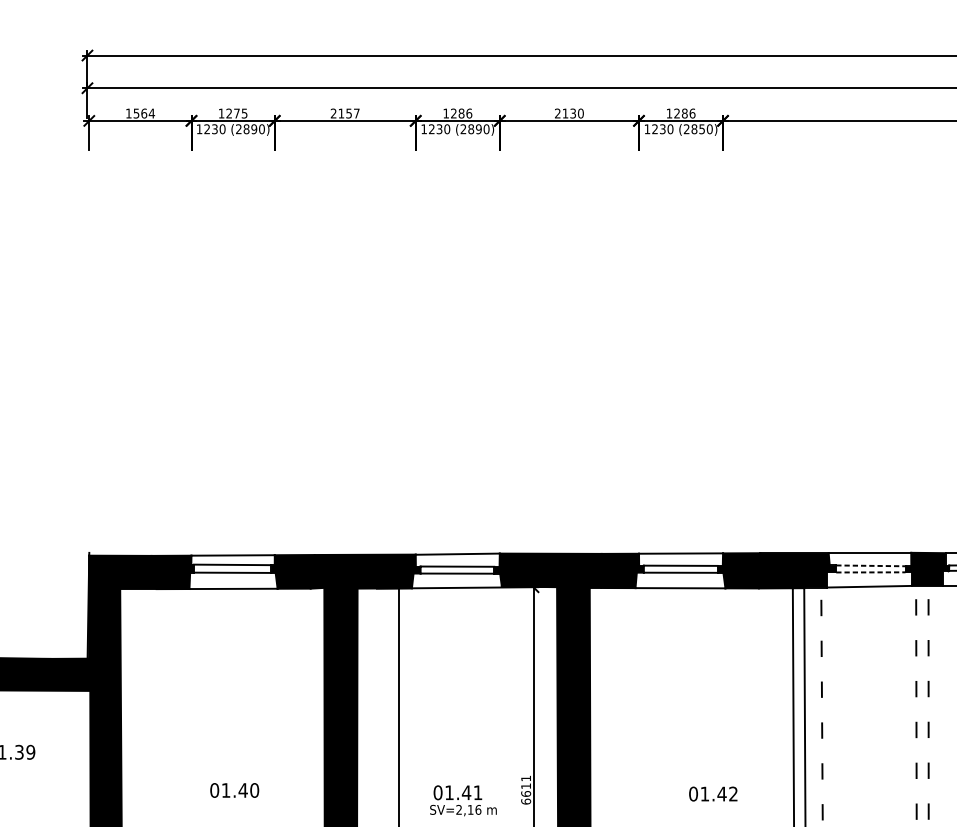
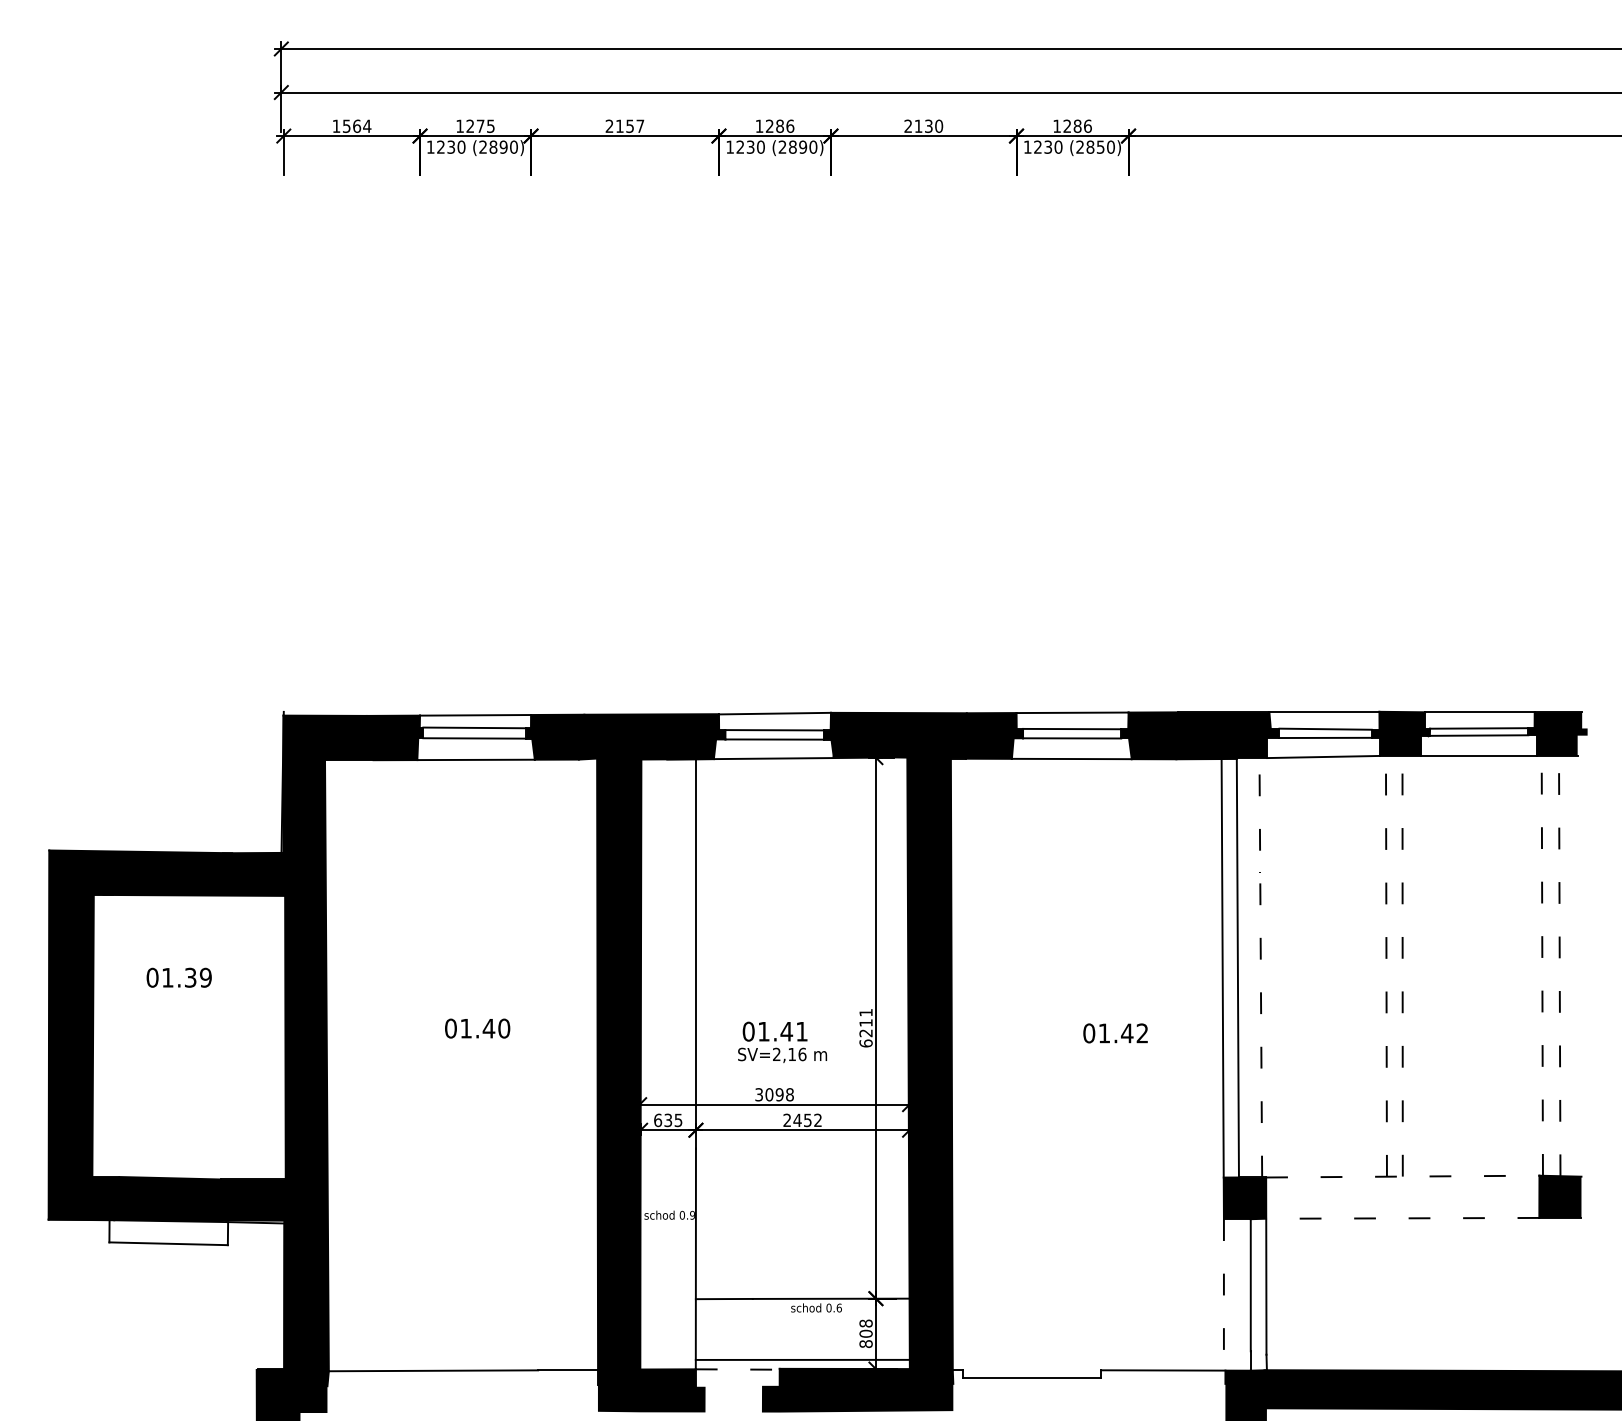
line: (871, 566) -> (1326, 729), dashed -> solid
line: (871, 572) -> (1326, 737), dashed -> solid
text: (525, 794) -> (865, 1033), 6611 -> 6211

